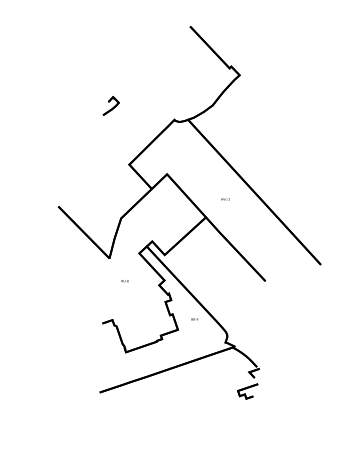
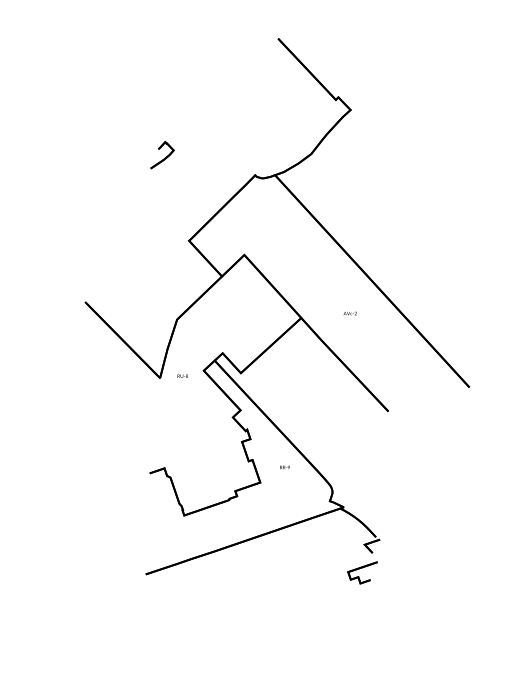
text: (225, 199) -> (350, 313), moved
text: (124, 281) -> (182, 376), moved

